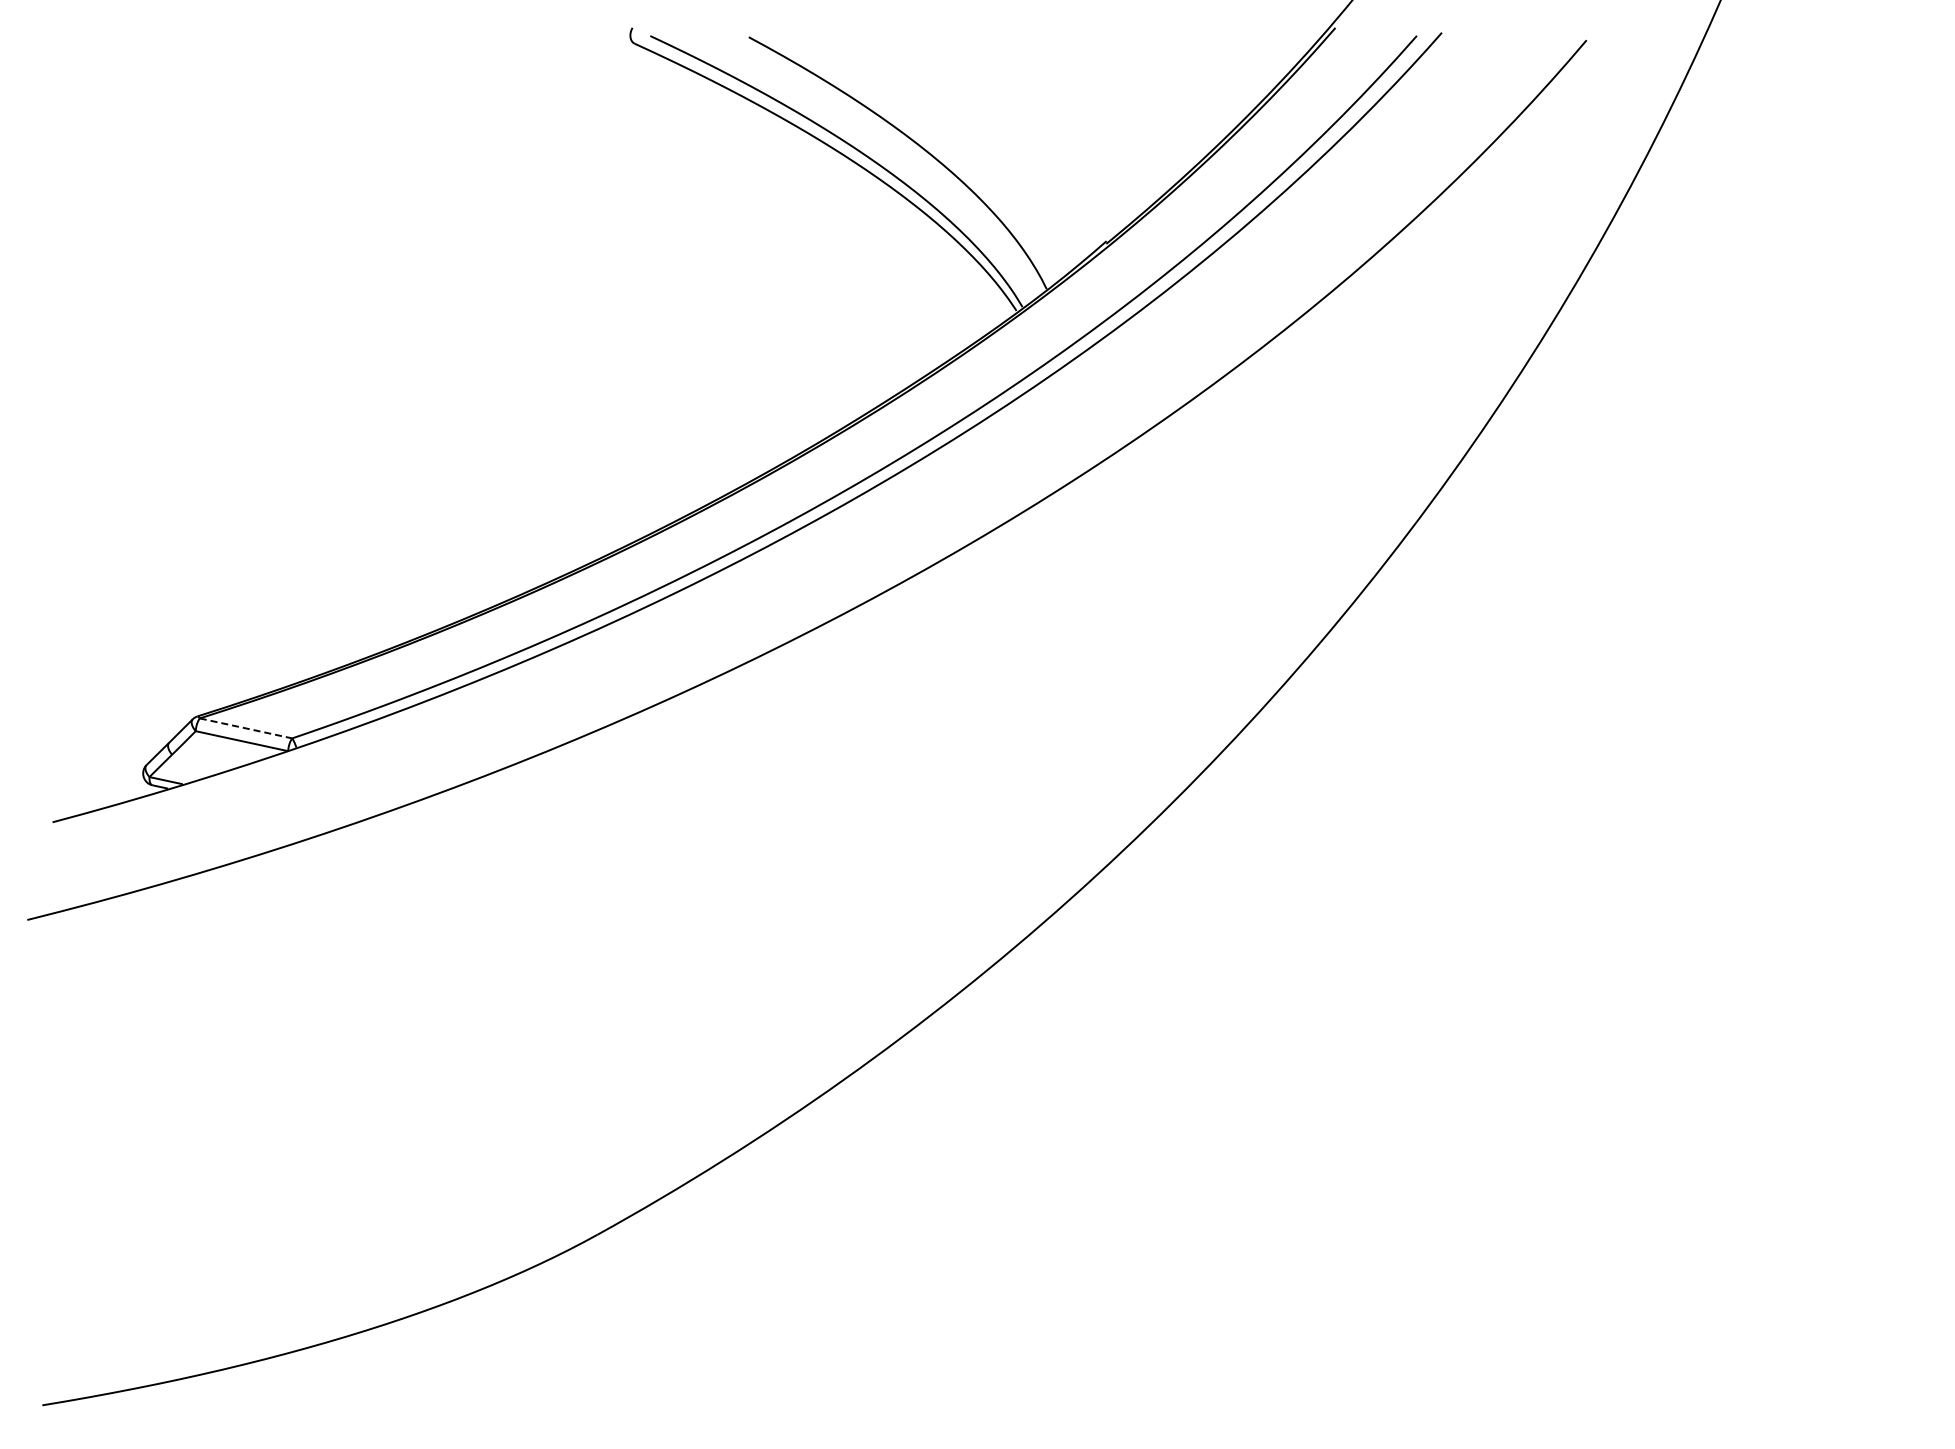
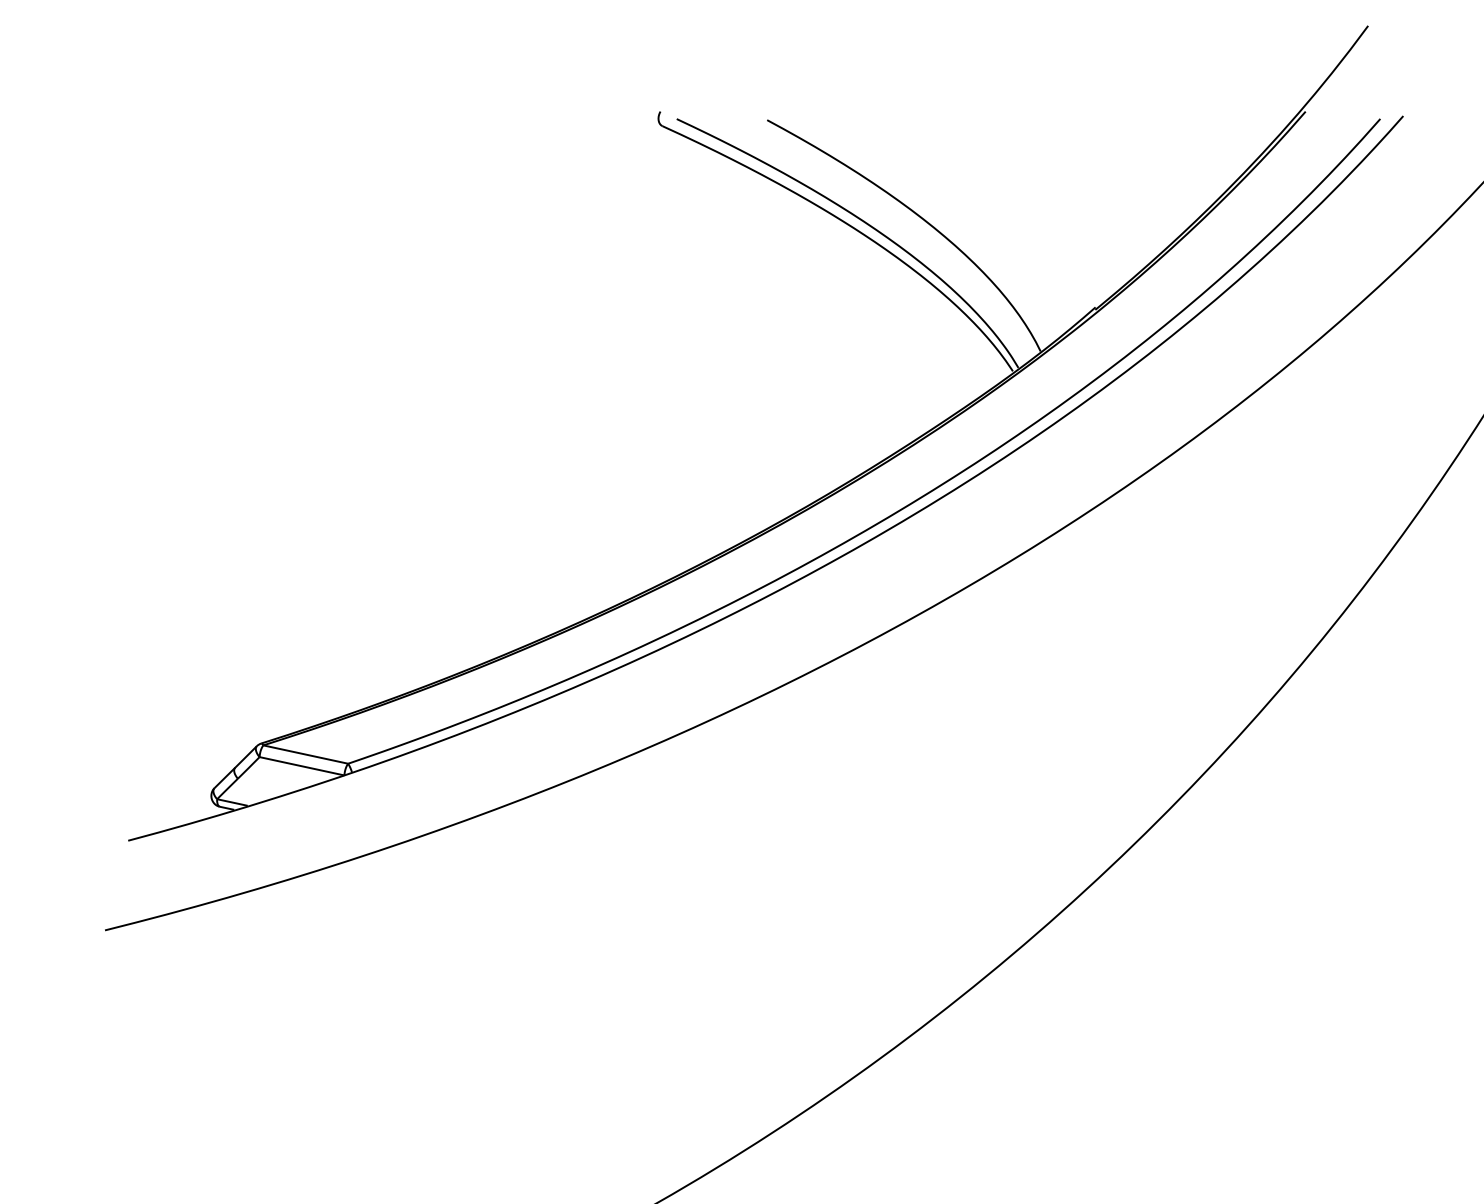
line: (246, 728) -> (306, 754), dashed -> solid

